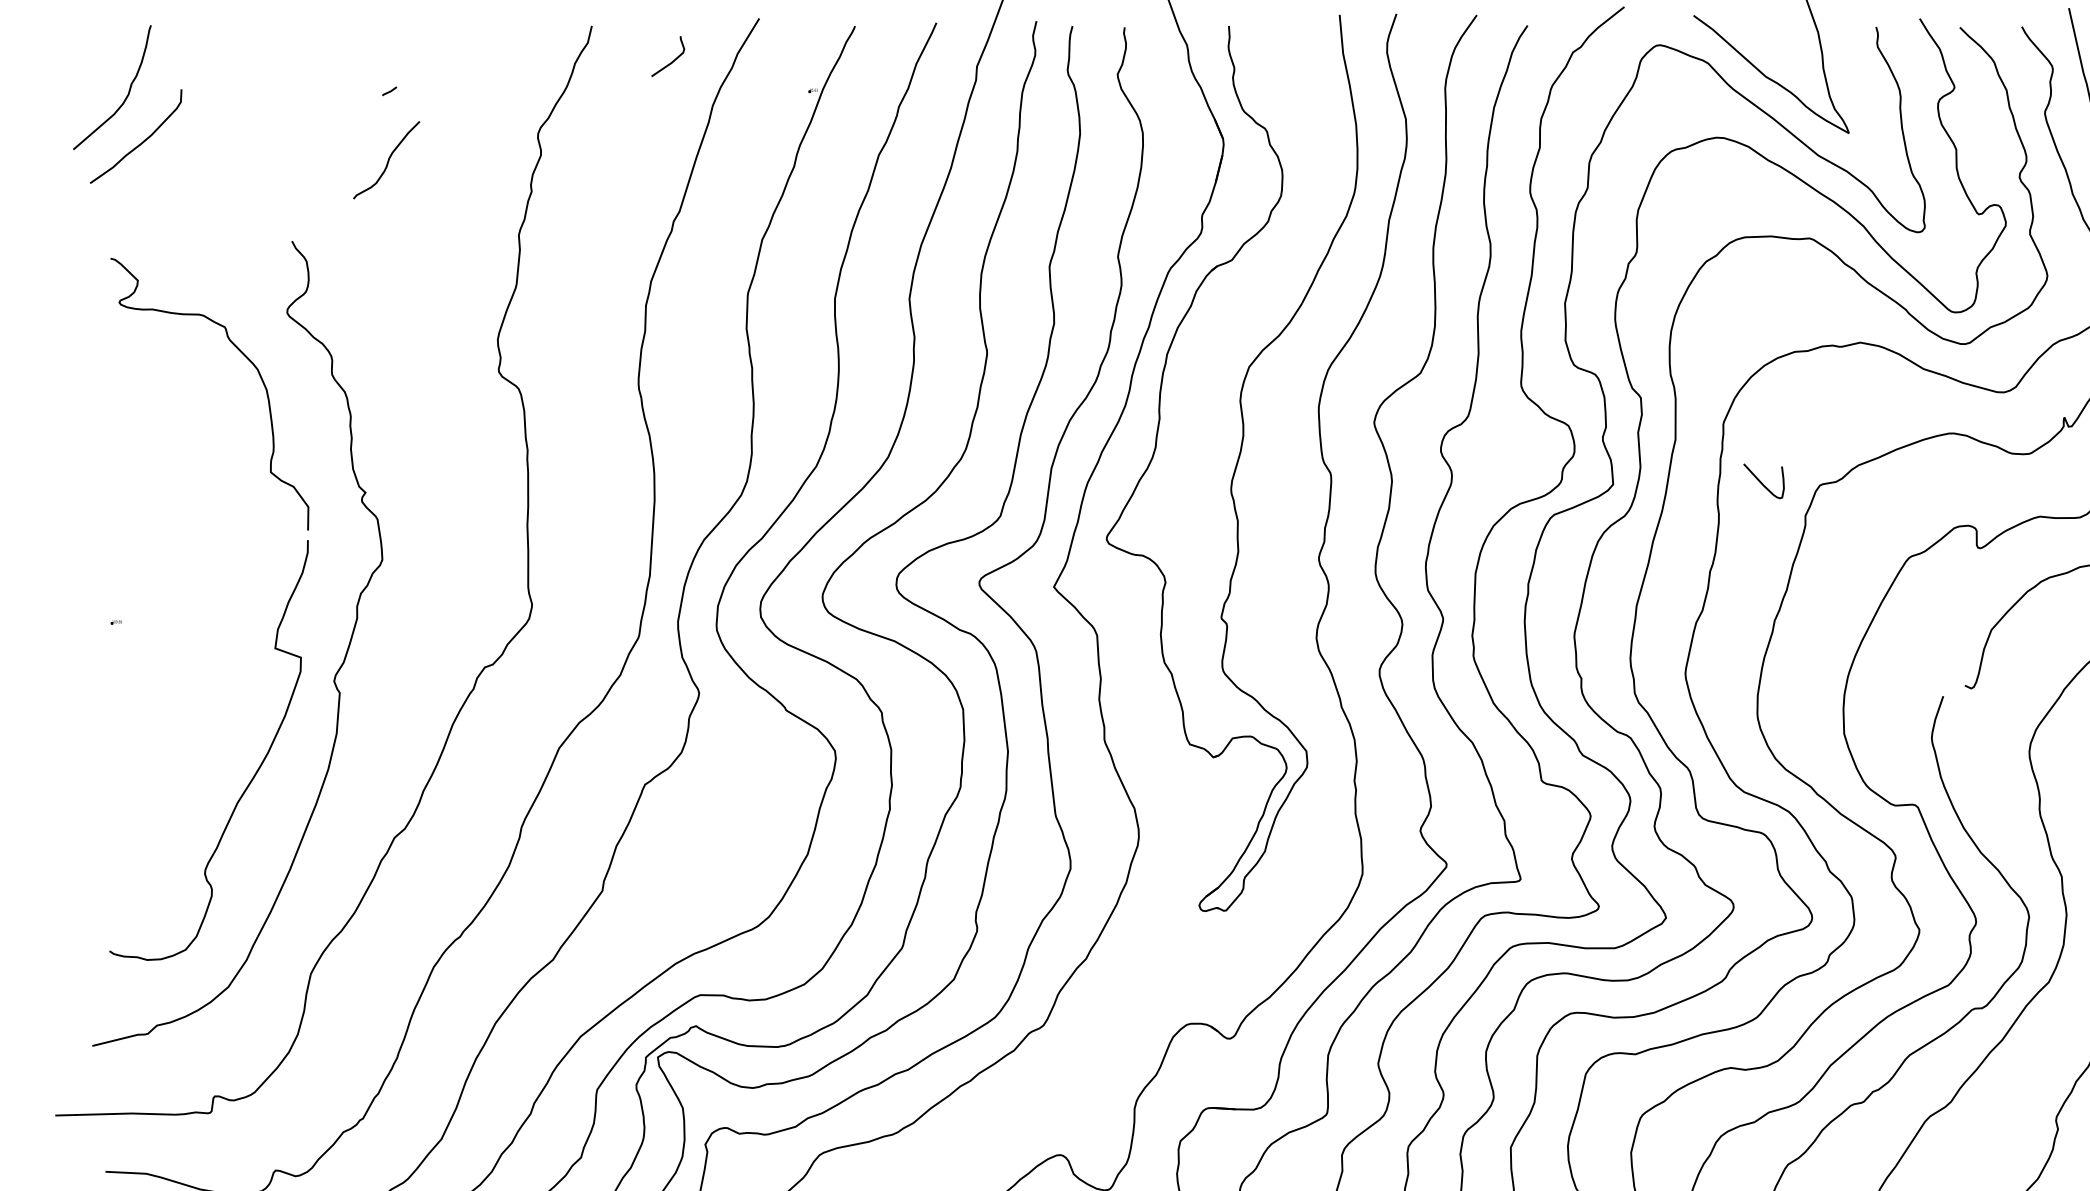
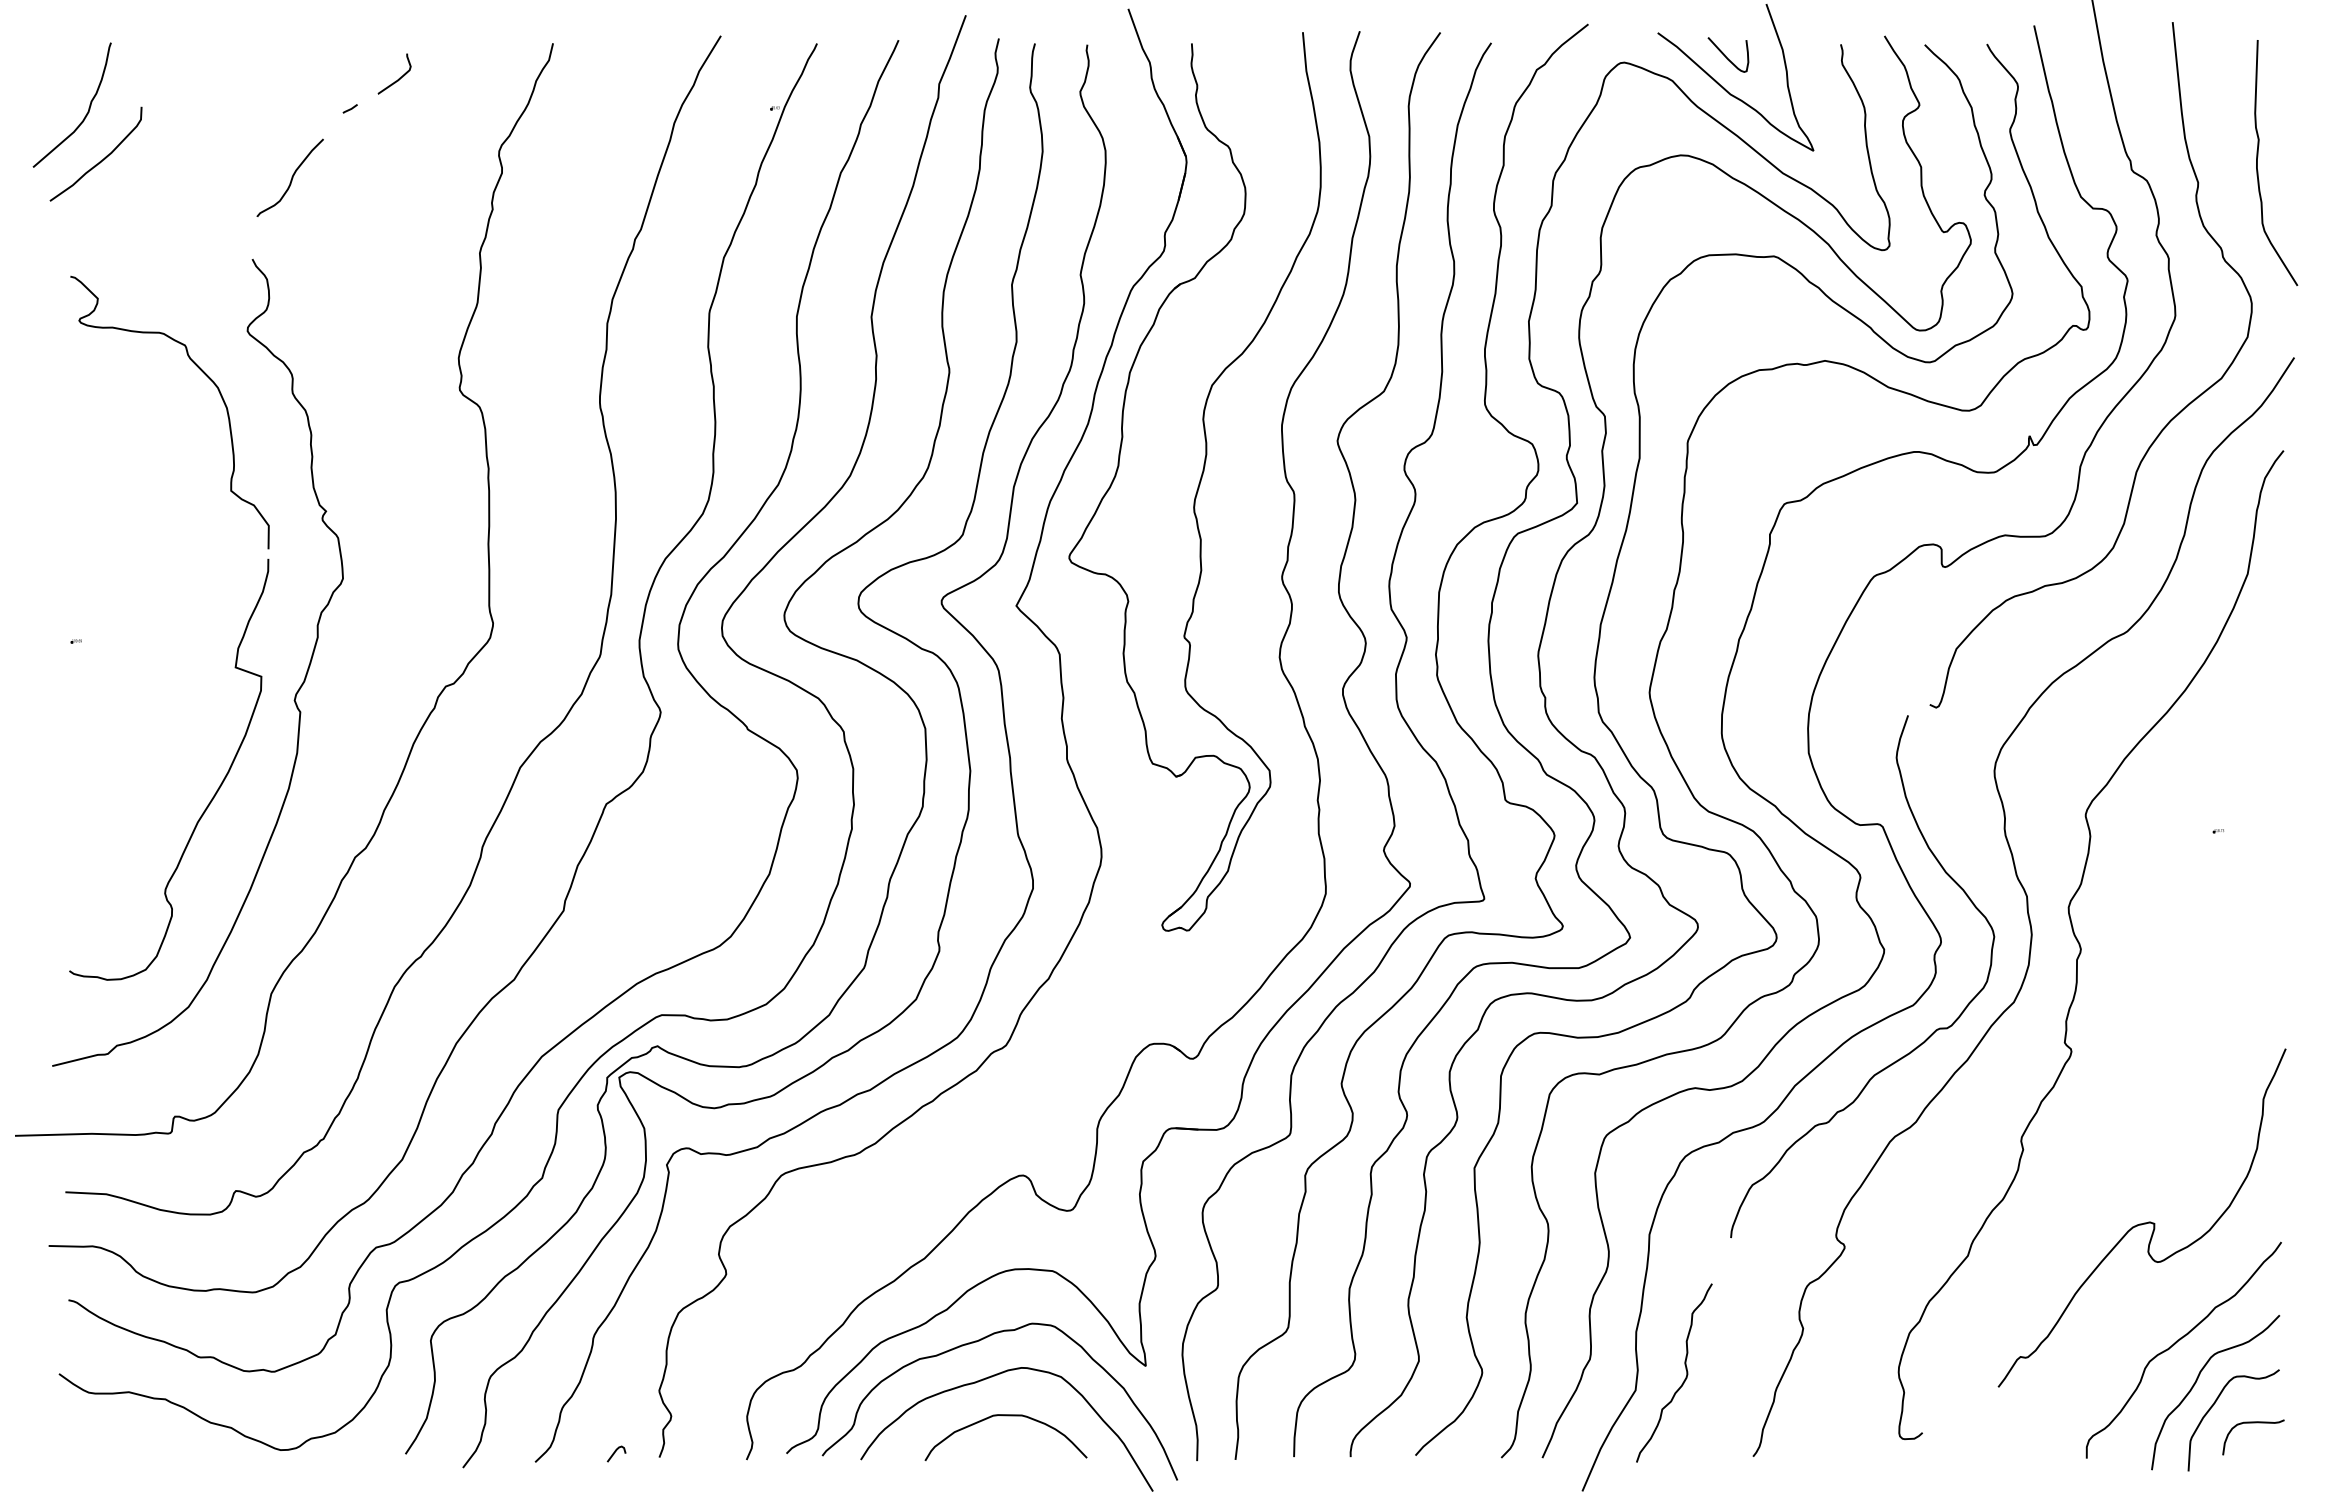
curve: (673, 60) -> (399, 77), moved
curve: (387, 159) -> (291, 177), moved
curve: (1762, 482) -> (1726, 56), moved

